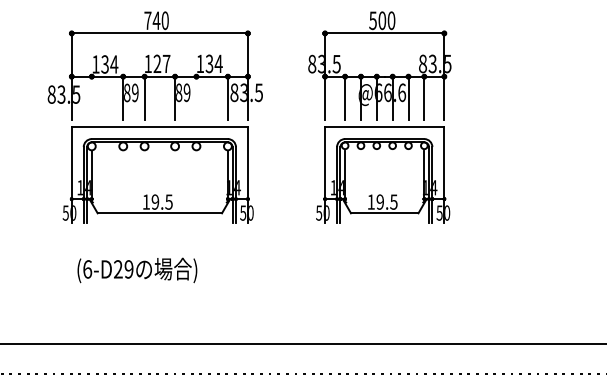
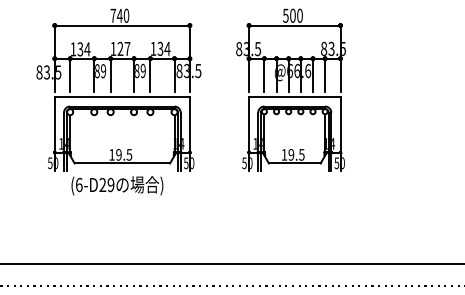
line: (91, 97) -> (69, 74), added
line: (196, 97) -> (150, 74), added
text: (137, 270) -> (117, 185), moved

